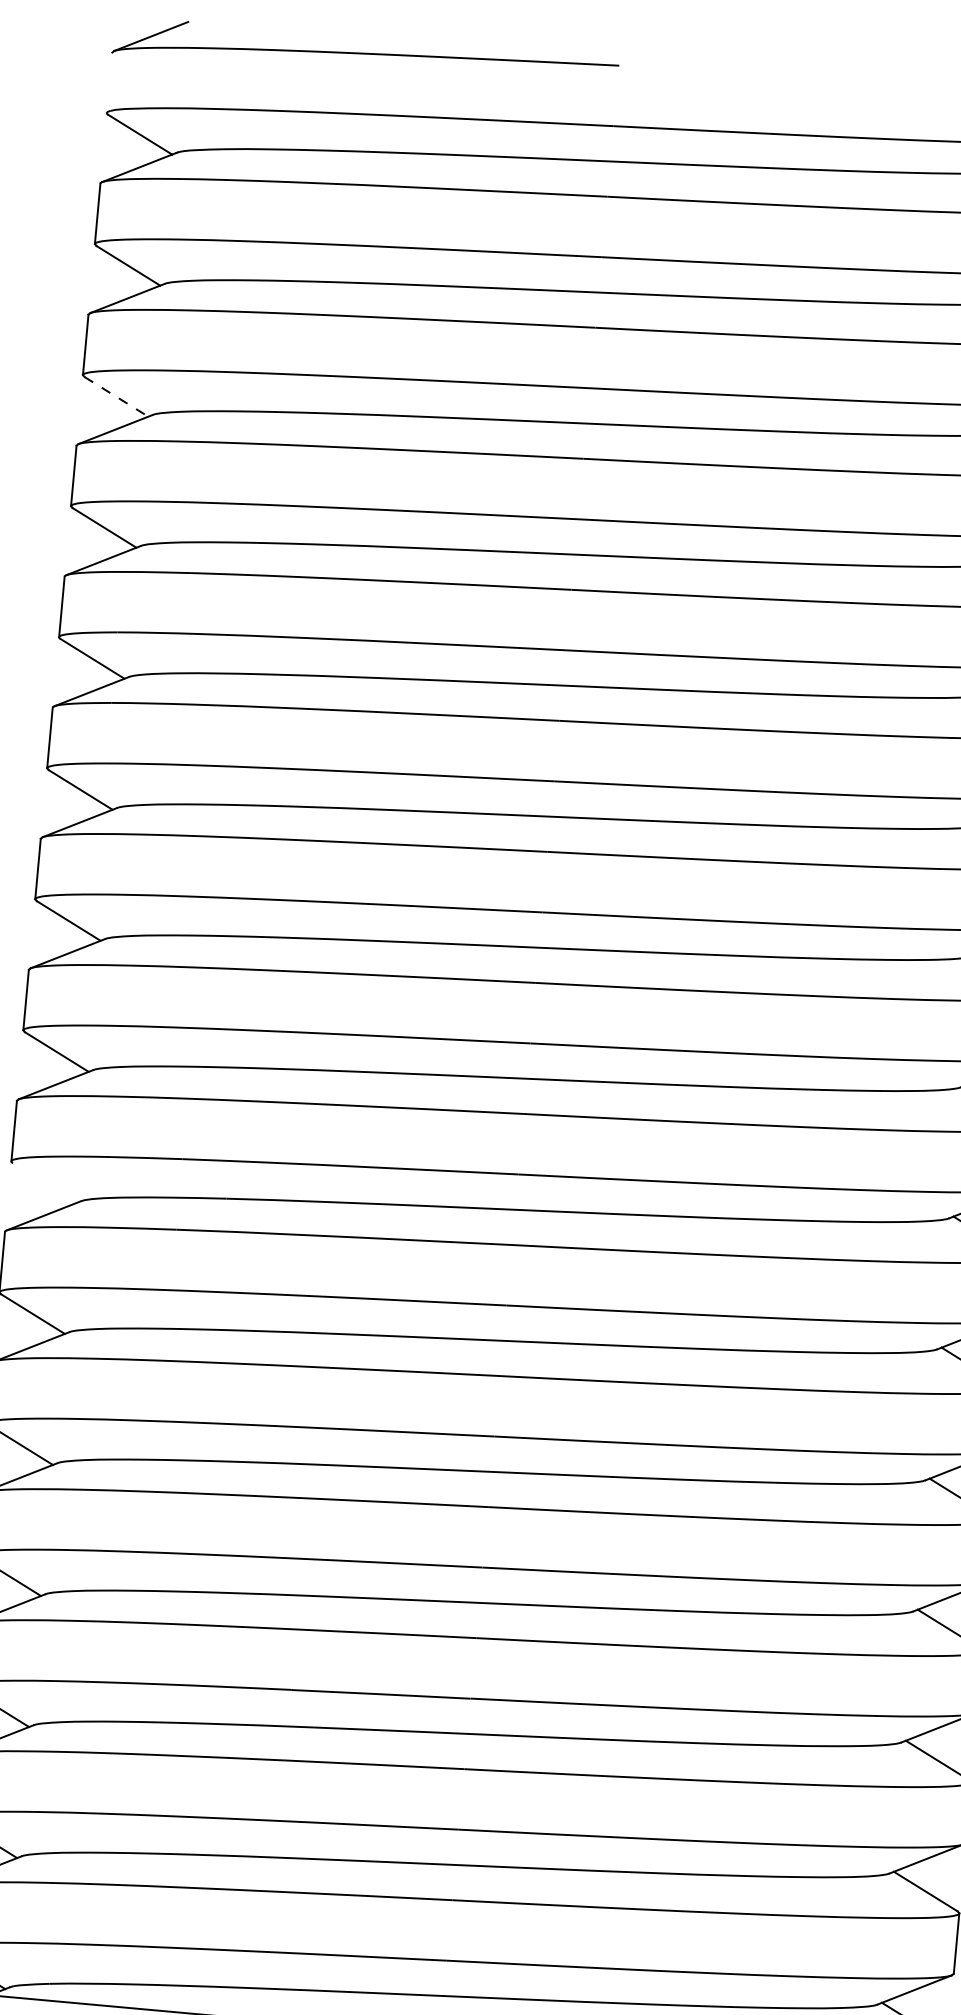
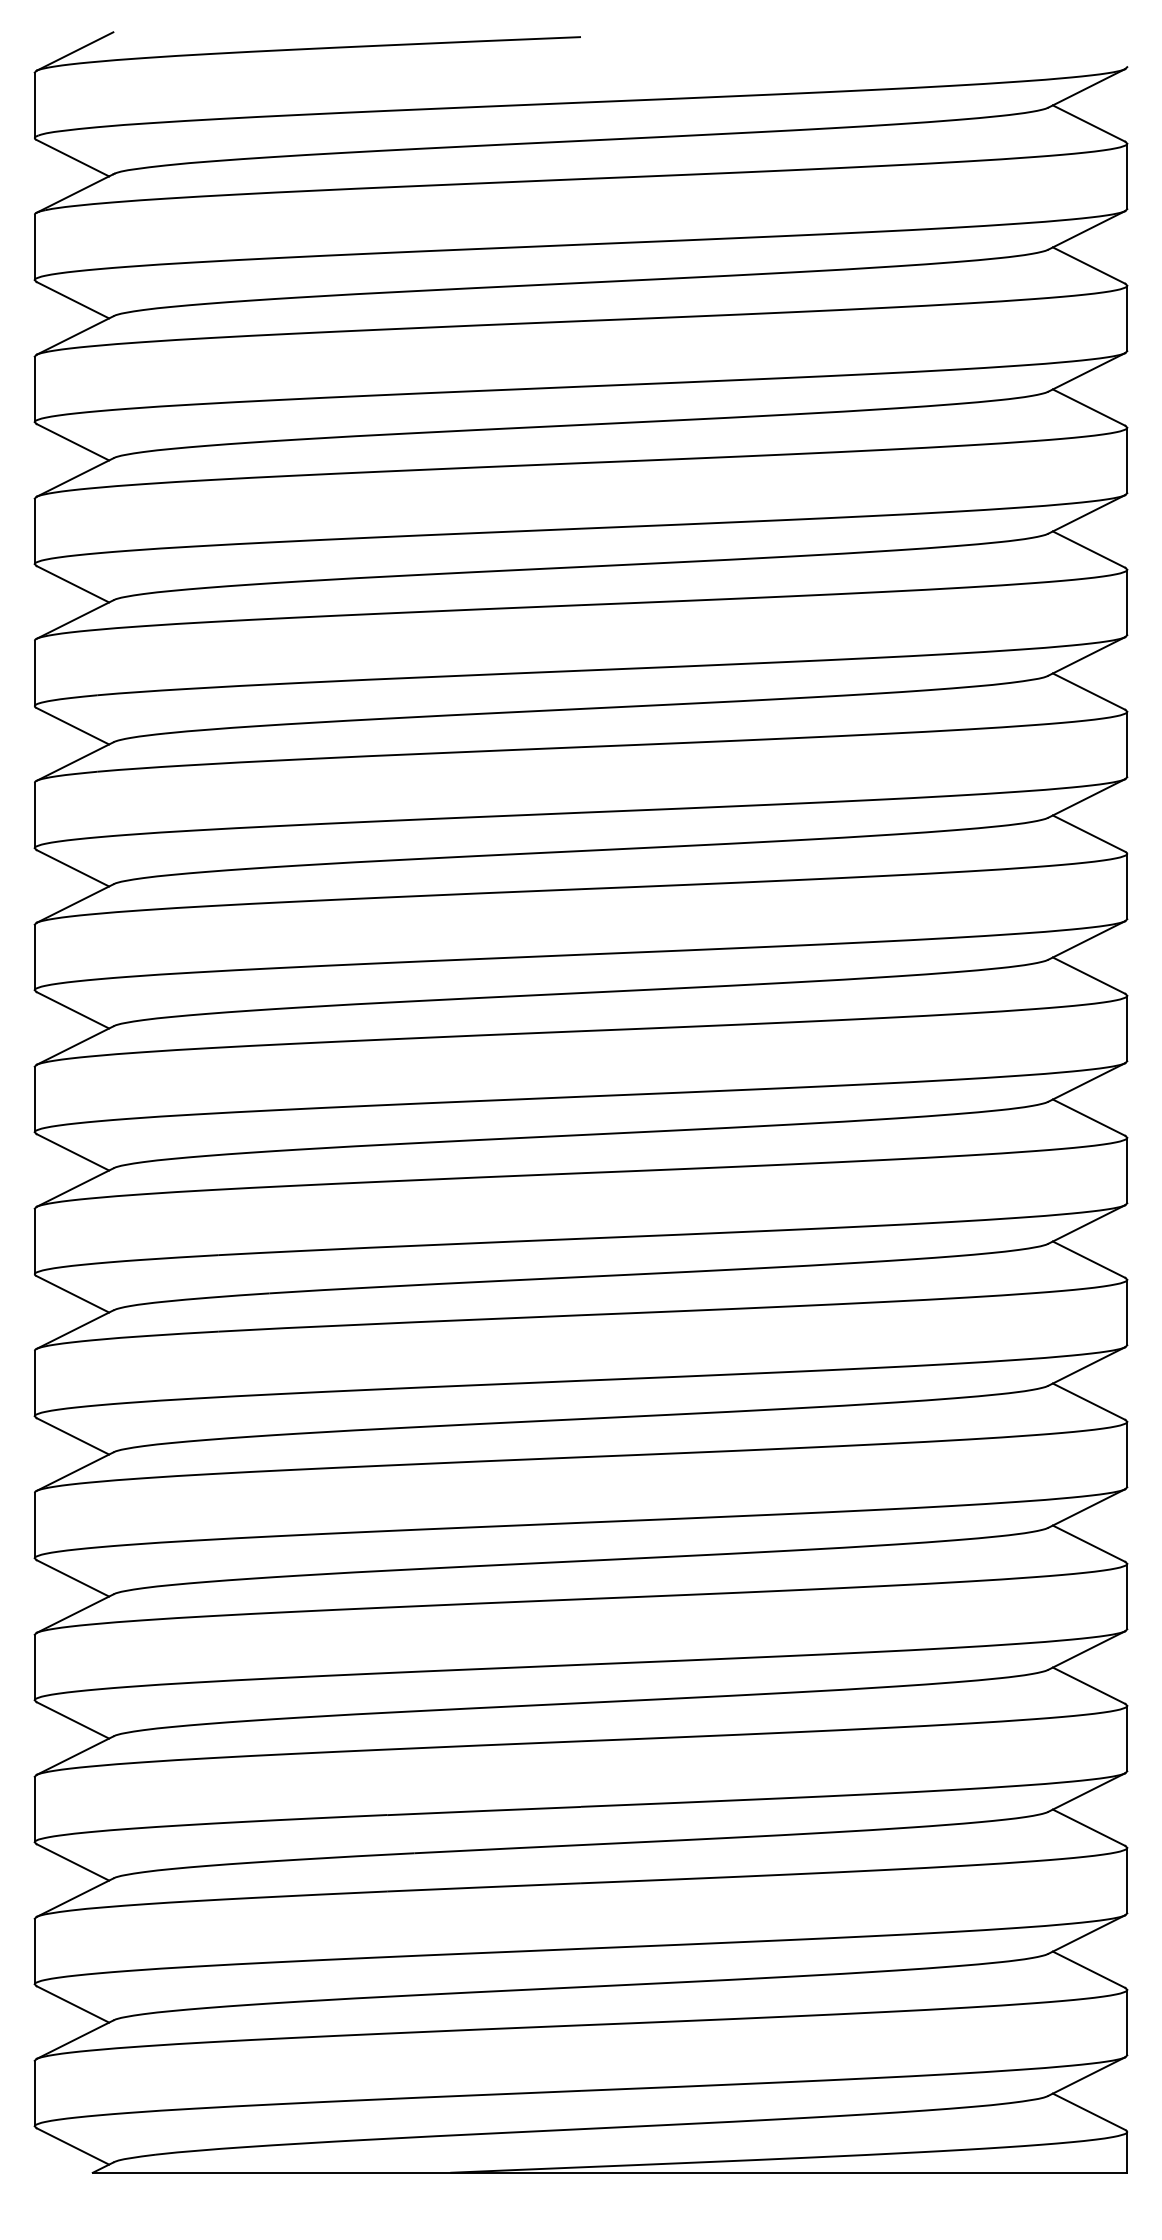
line: (109, 82) -> (34, 105), added
line: (116, 397) -> (72, 442), dashed -> solid
line: (44, 1183) -> (72, 1294), added

